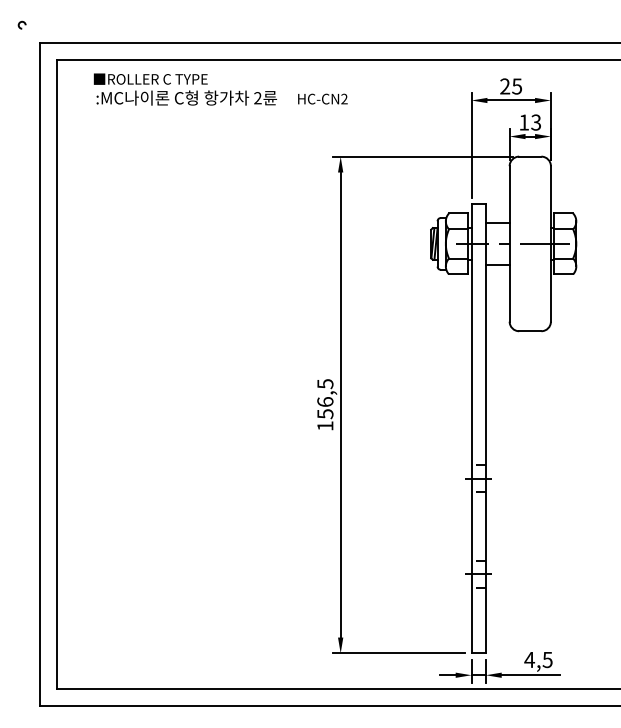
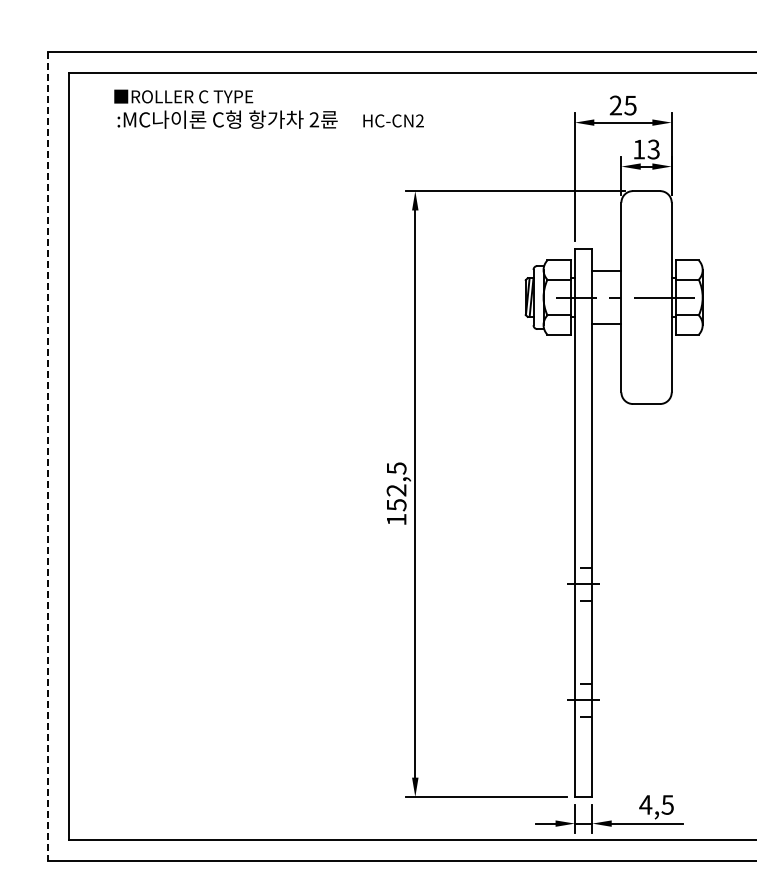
arc: (20, 23) -> (24, 28), removed
line: (39, 374) -> (48, 456), solid -> dashed
text: (325, 402) -> (396, 490), 156,5 -> 152,5

